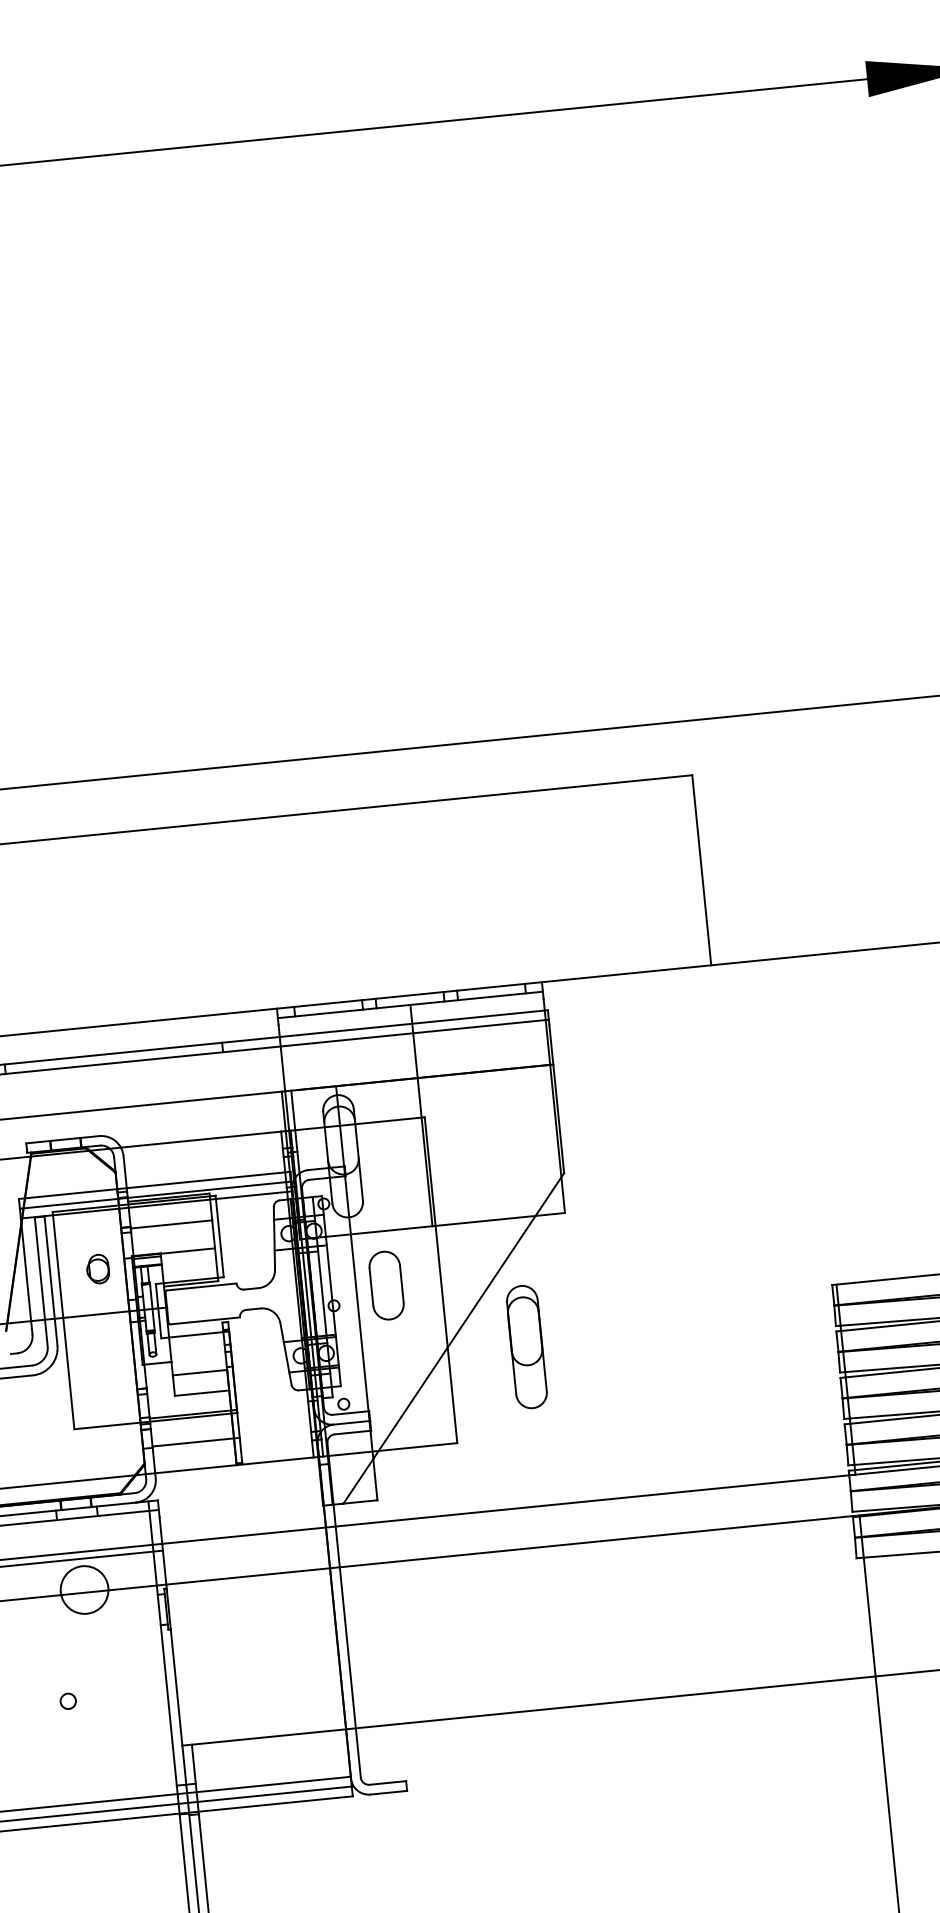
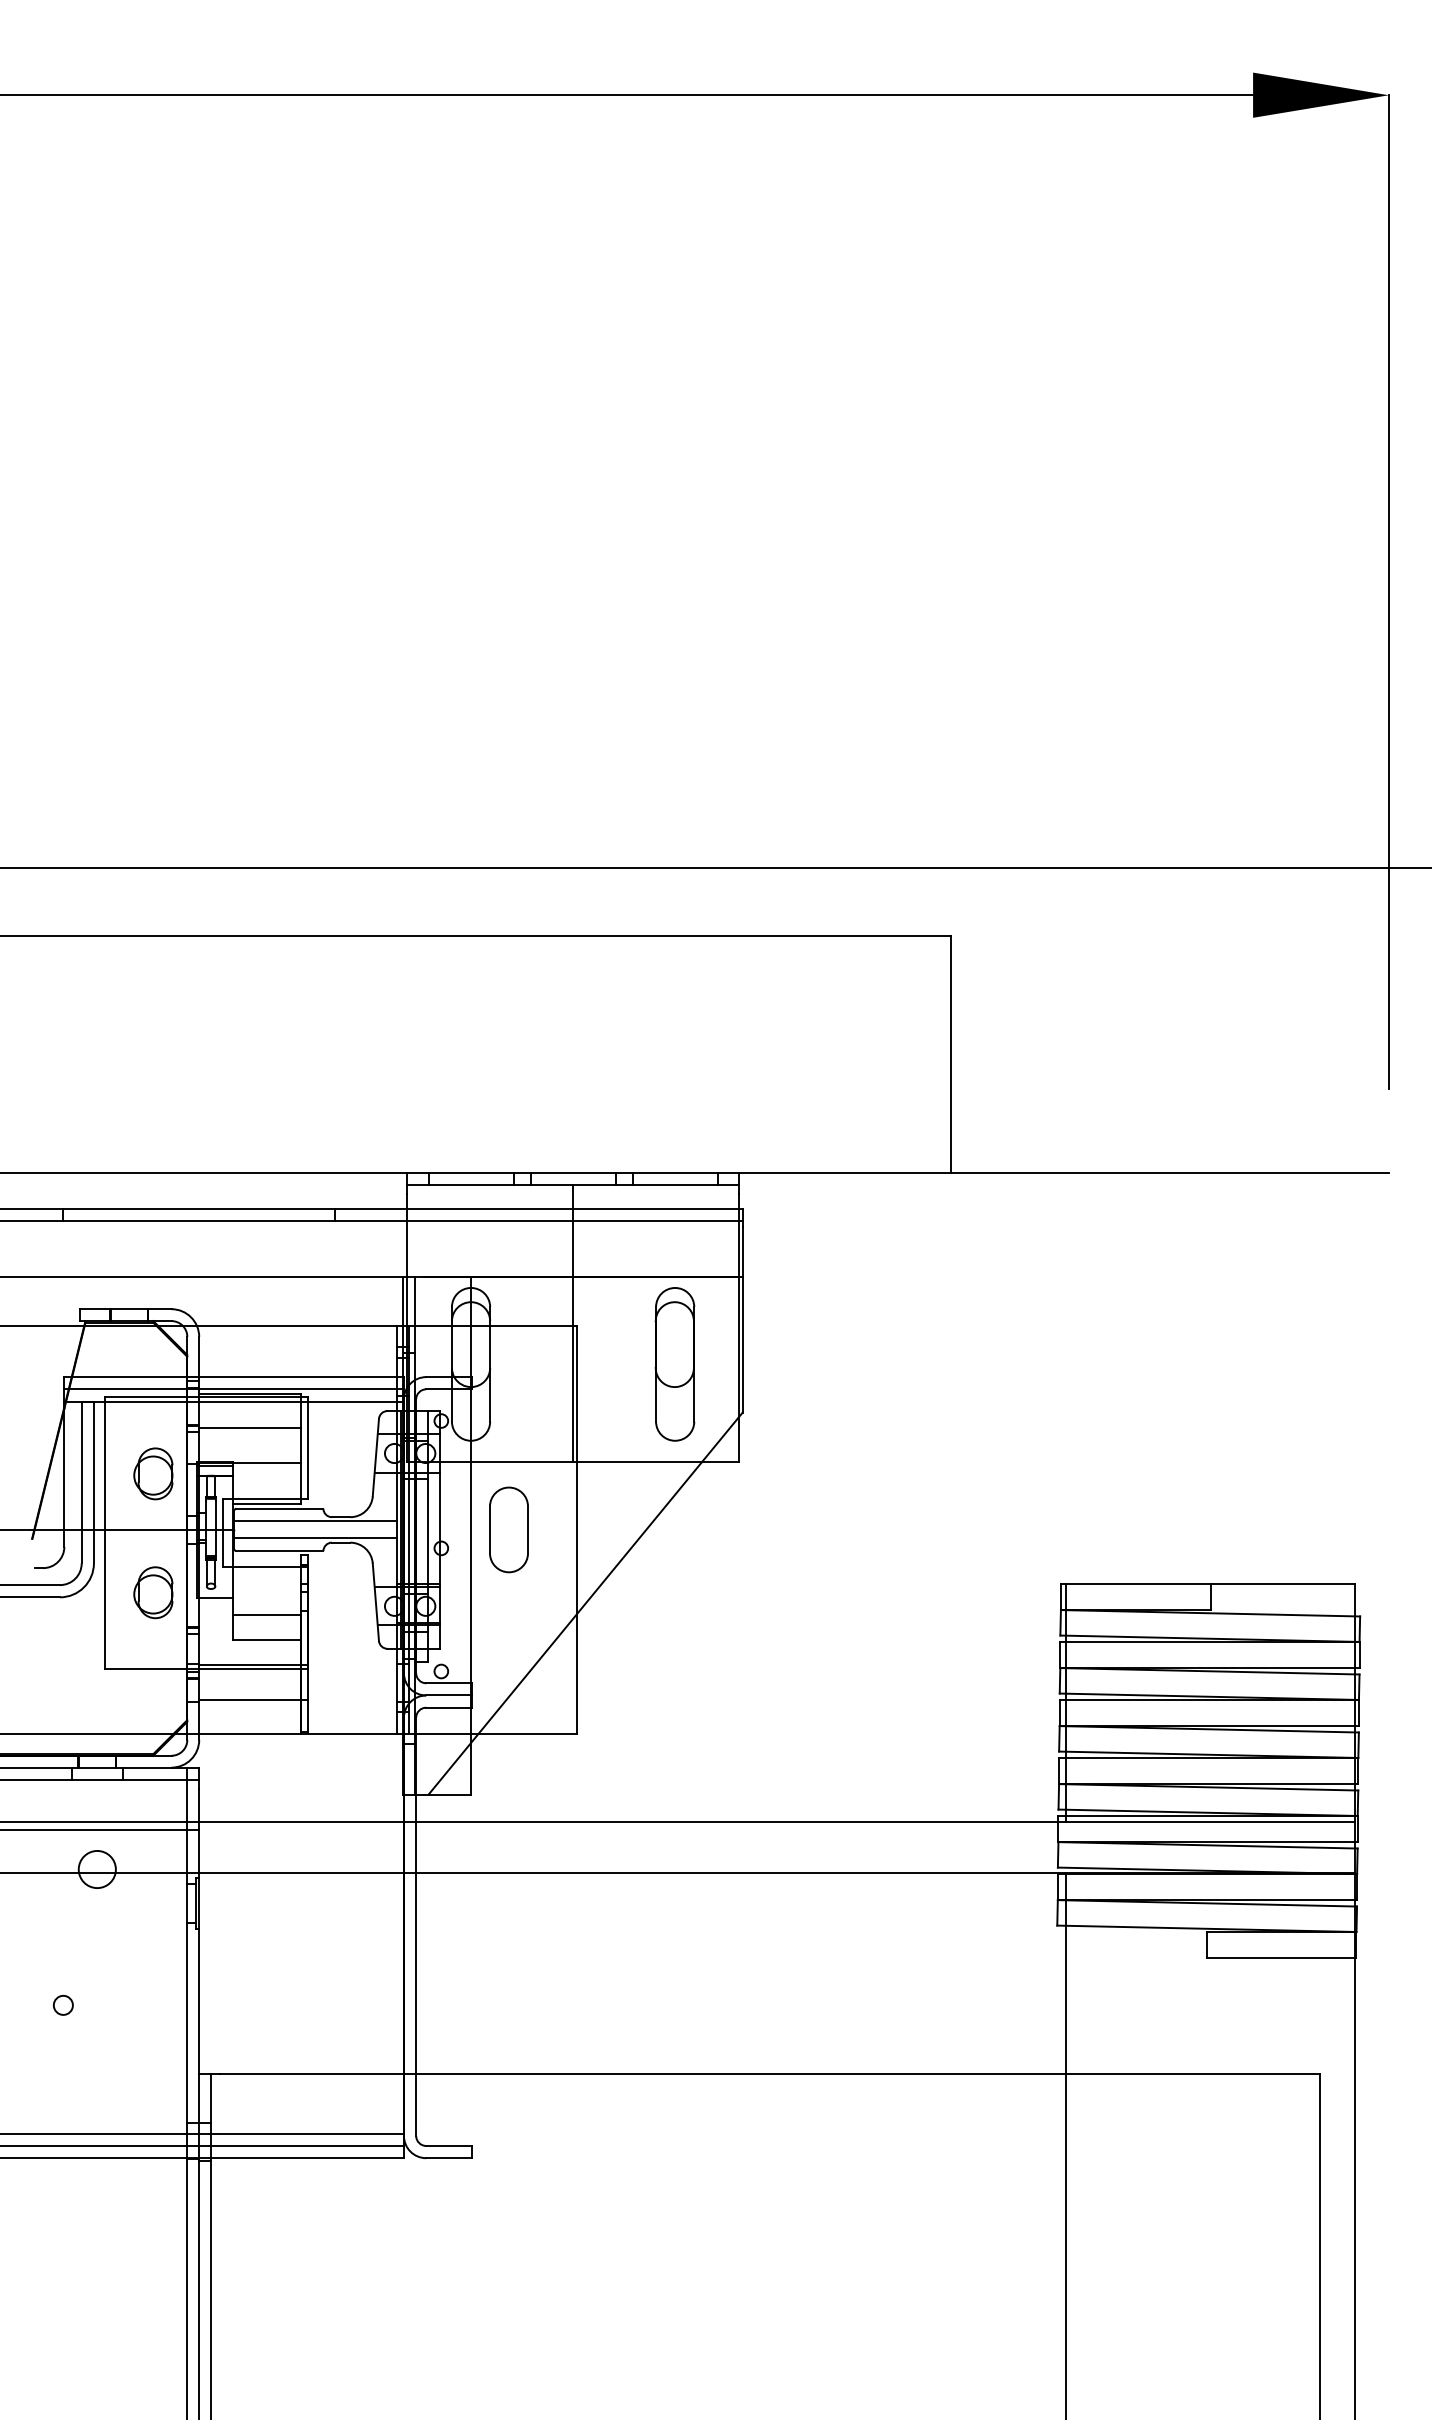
part: (97, 1268) -> (153, 1473), size x1.43
line: (231, 1294) -> (315, 1521), added
line: (232, 1307) -> (315, 1538), added
part: (526, 1347) -> (674, 1364), moved
part: (107, 1364) -> (153, 1592), added
circle: (83, 1590) -> (96, 1869), size x0.62

